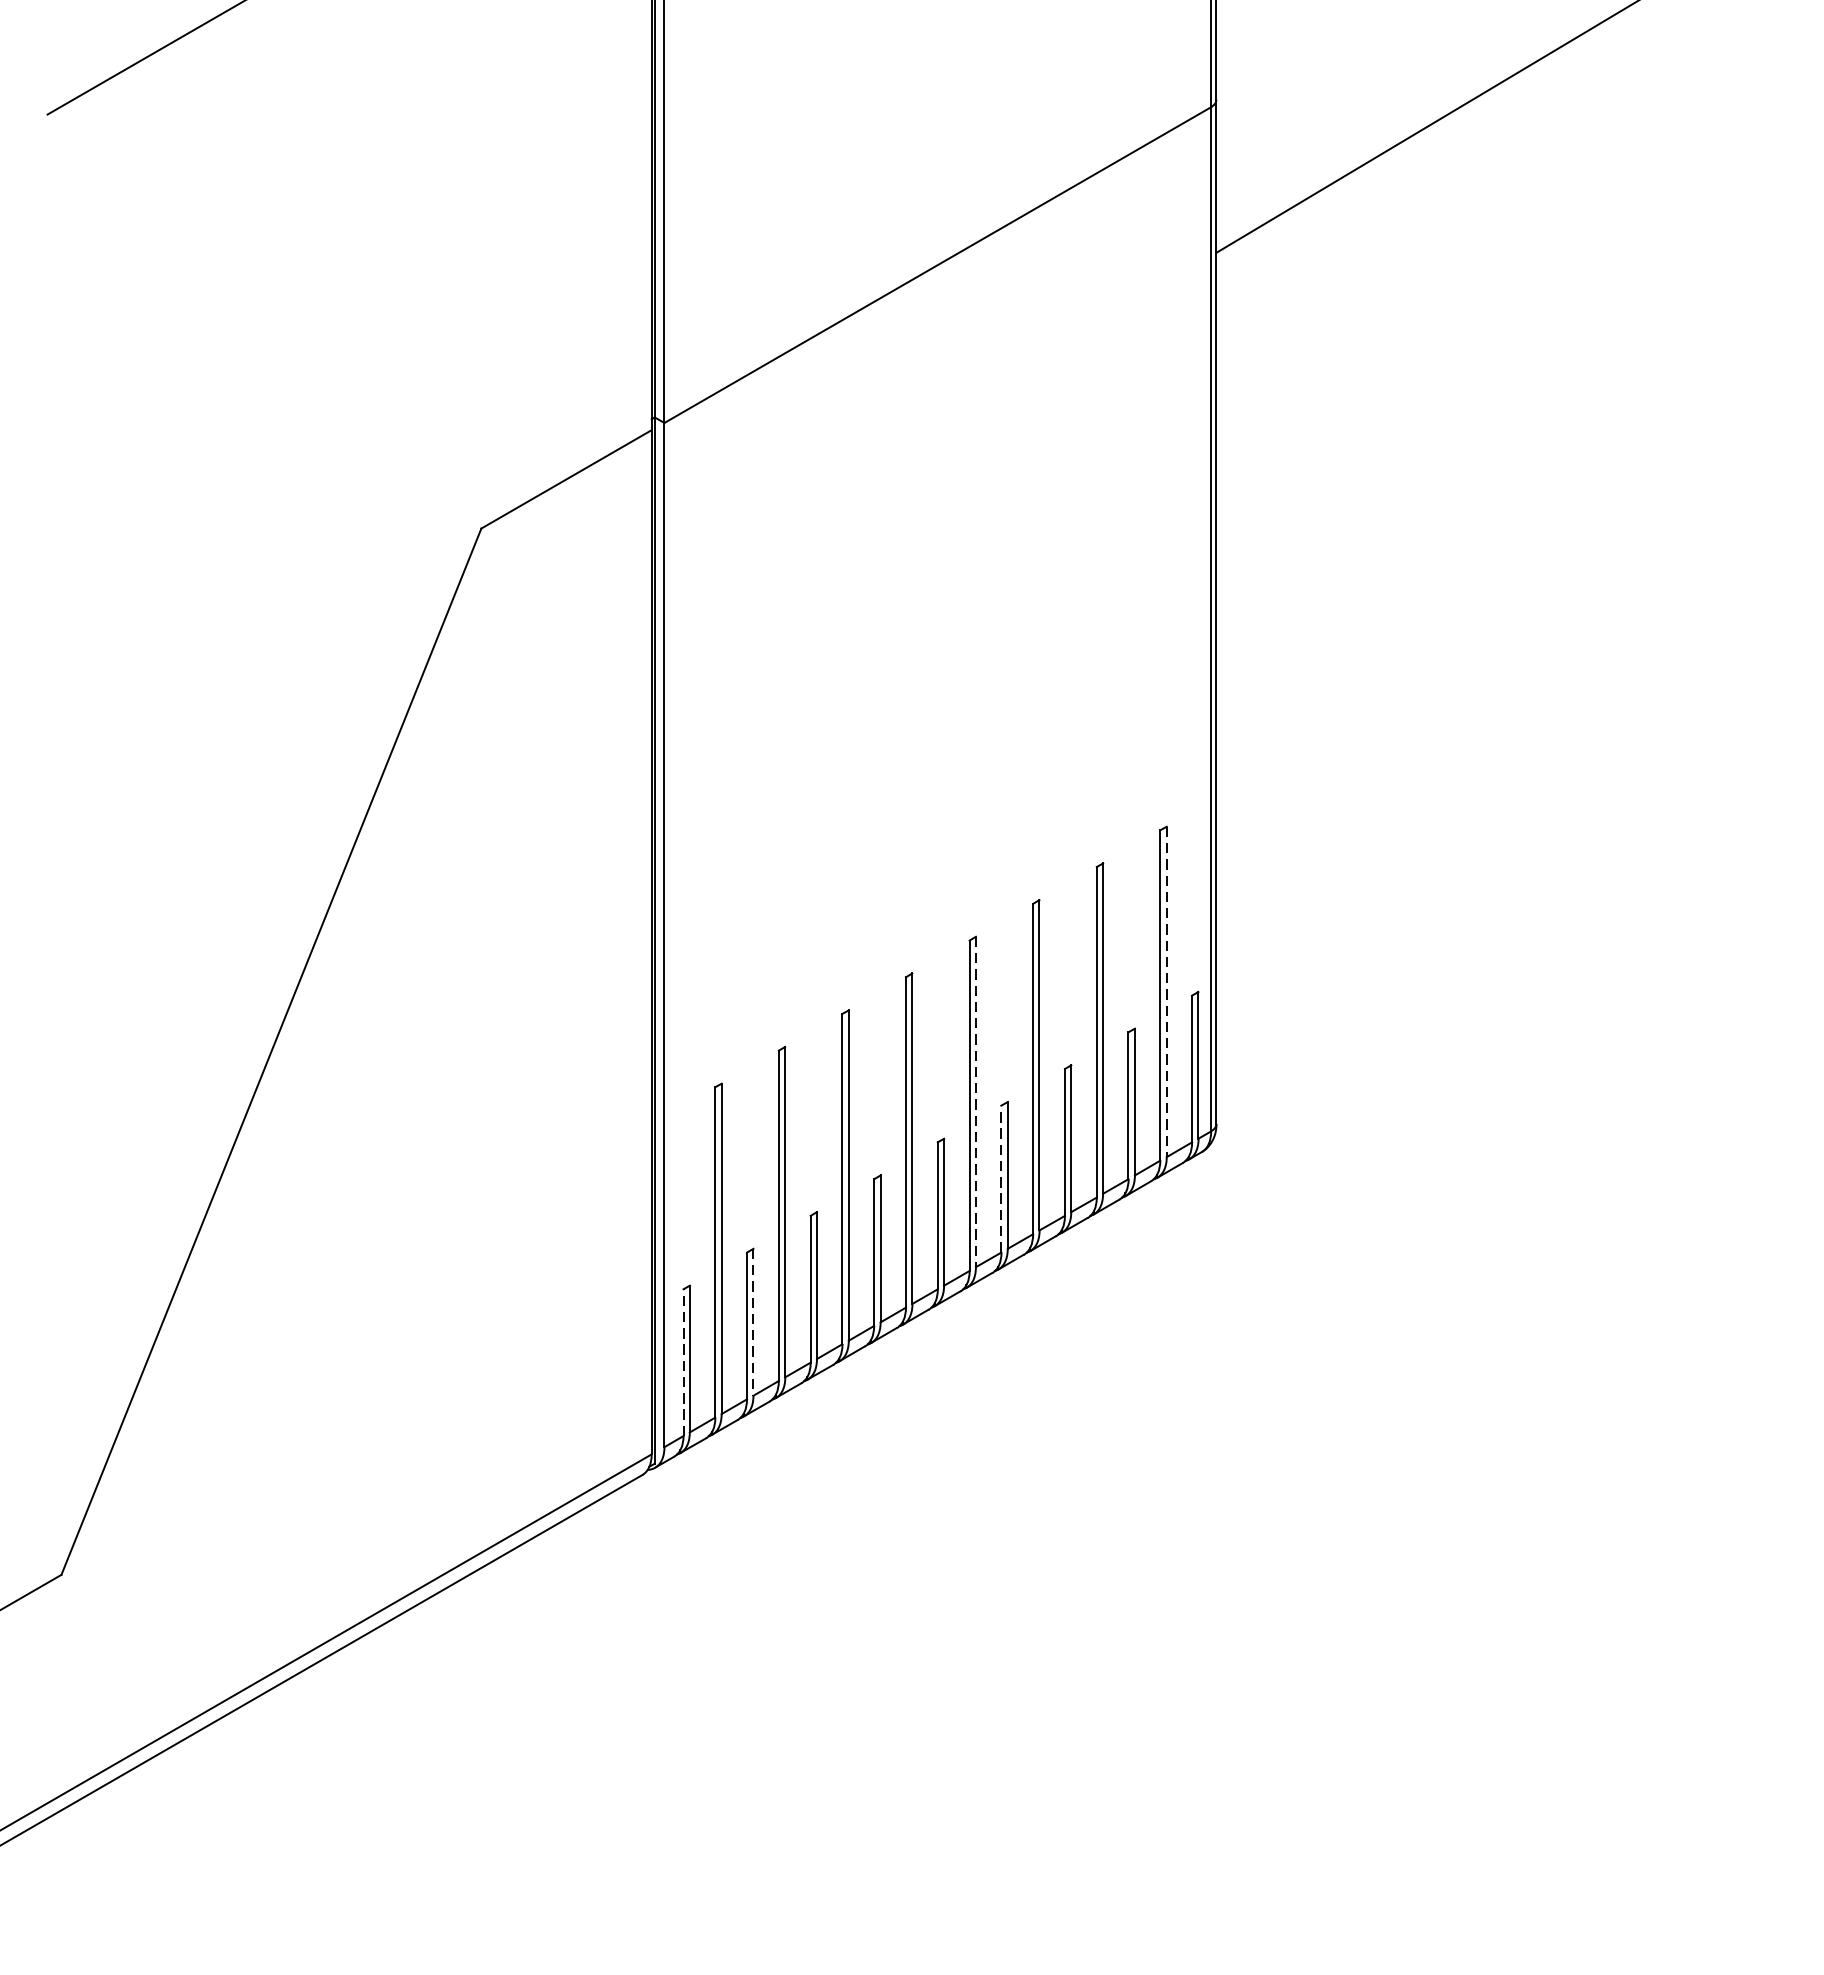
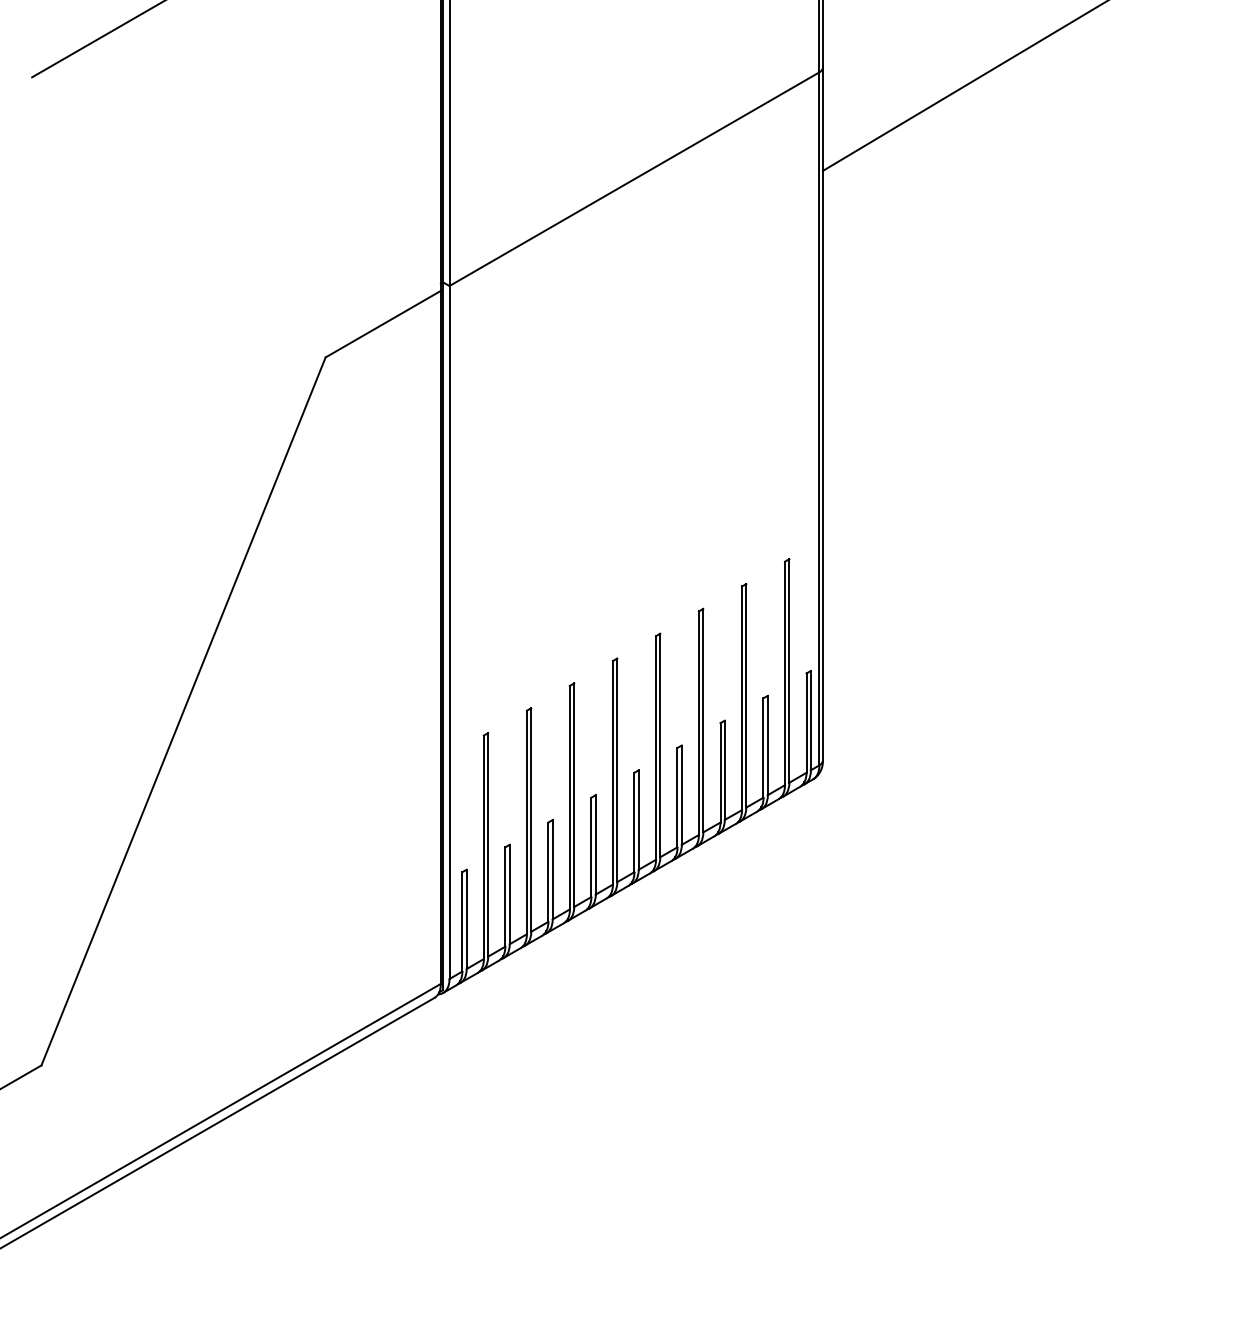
line: (1166, 991) -> (789, 670), dashed -> solid
line: (976, 1102) -> (660, 745), dashed -> solid
line: (1001, 1178) -> (677, 797), dashed -> solid
line: (753, 1322) -> (509, 894), dashed -> solid
line: (683, 1362) -> (462, 921), dashed -> solid

